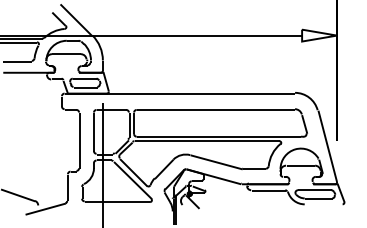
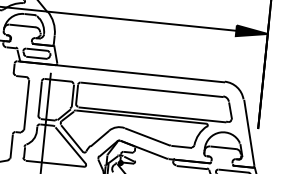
fill: (319, 35) -> (252, 32), added

